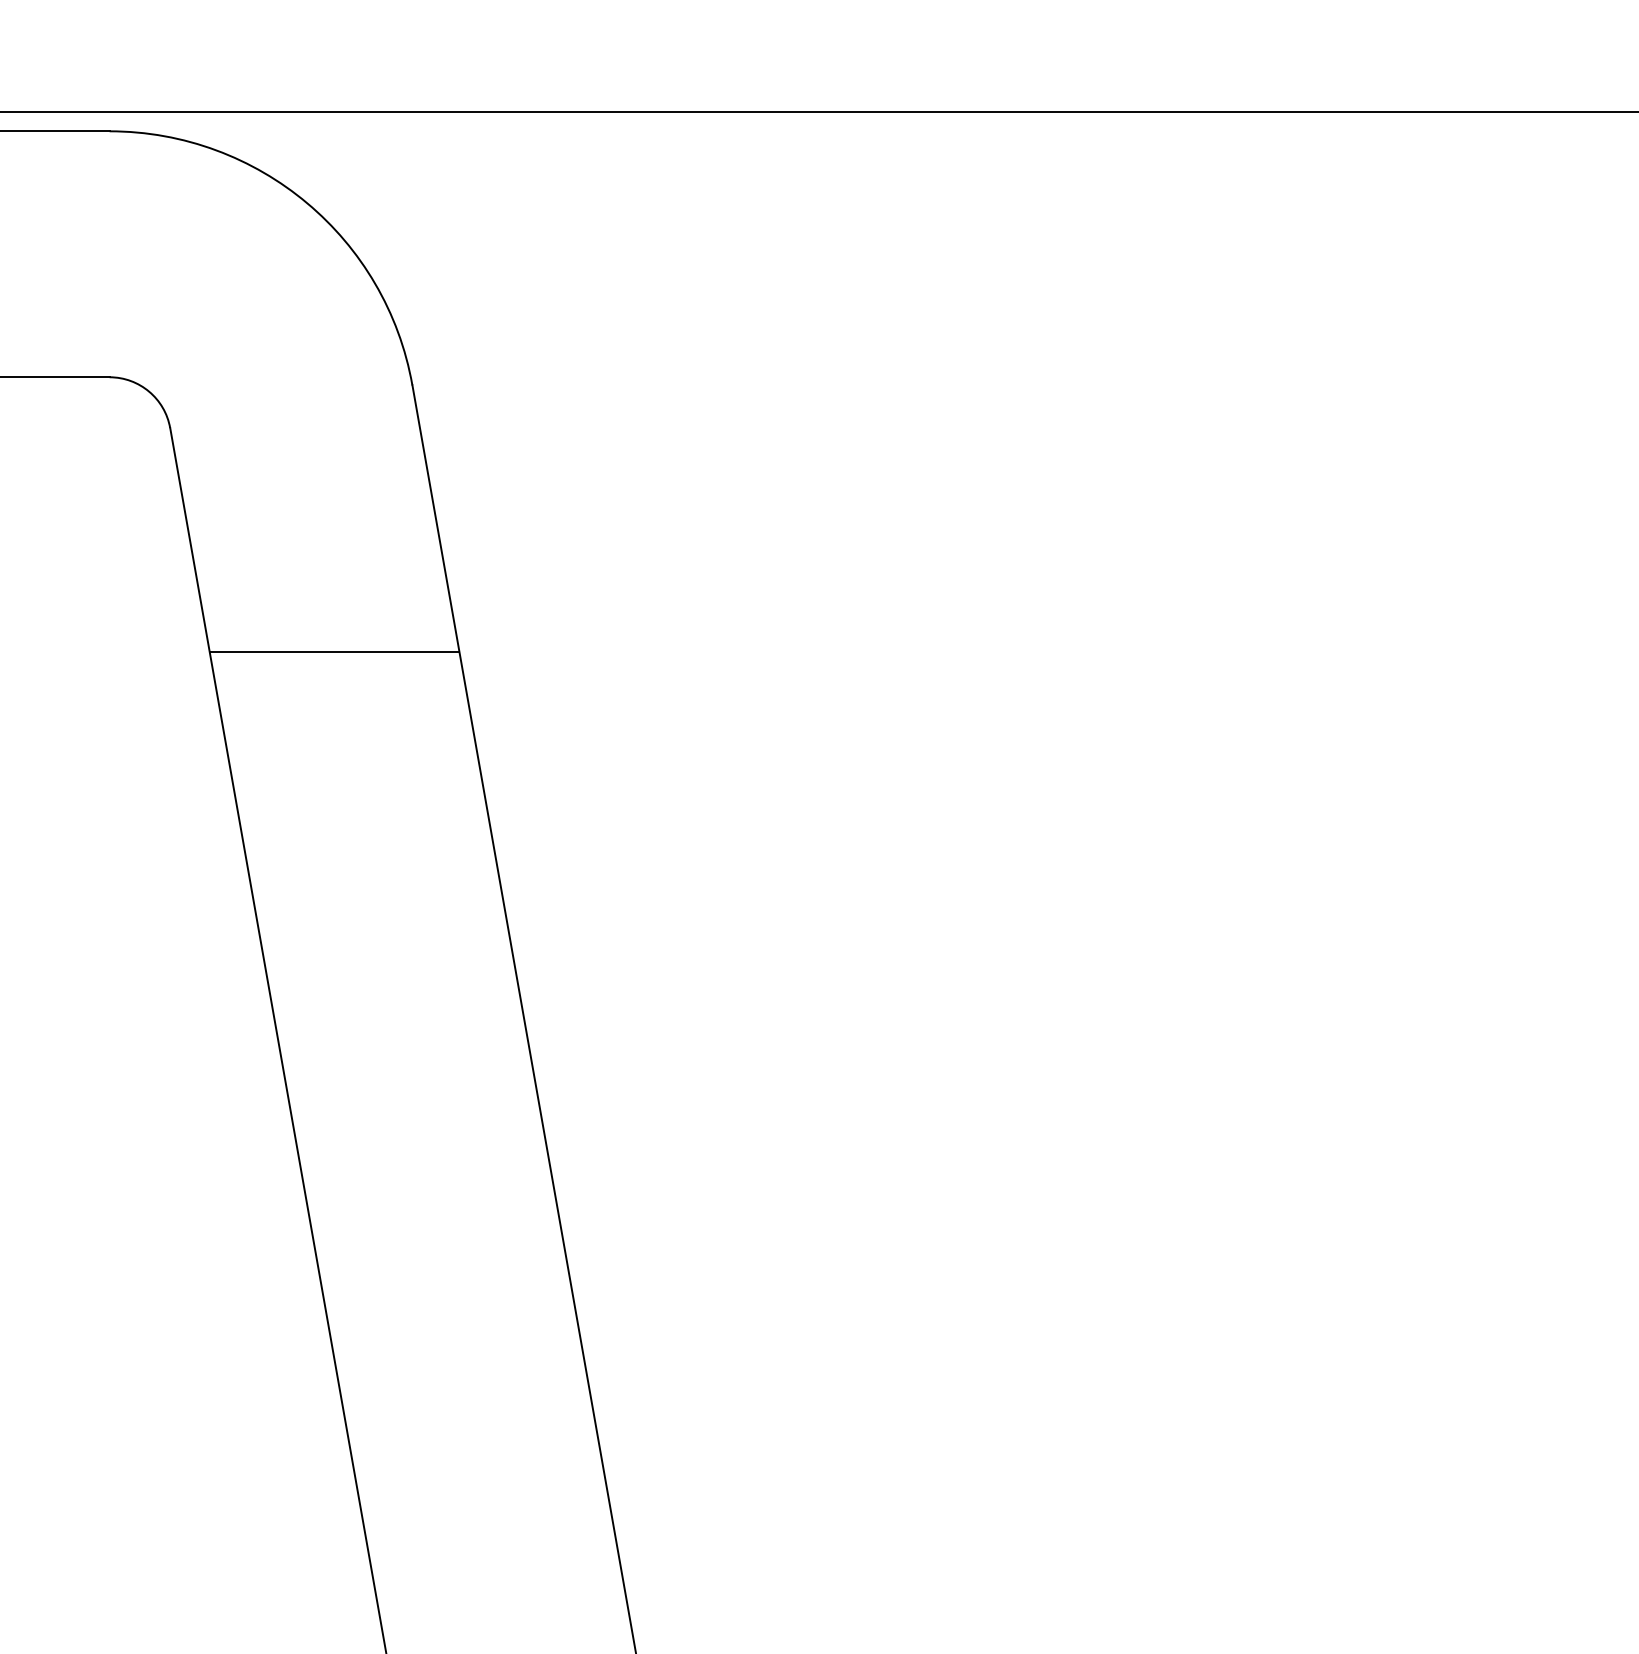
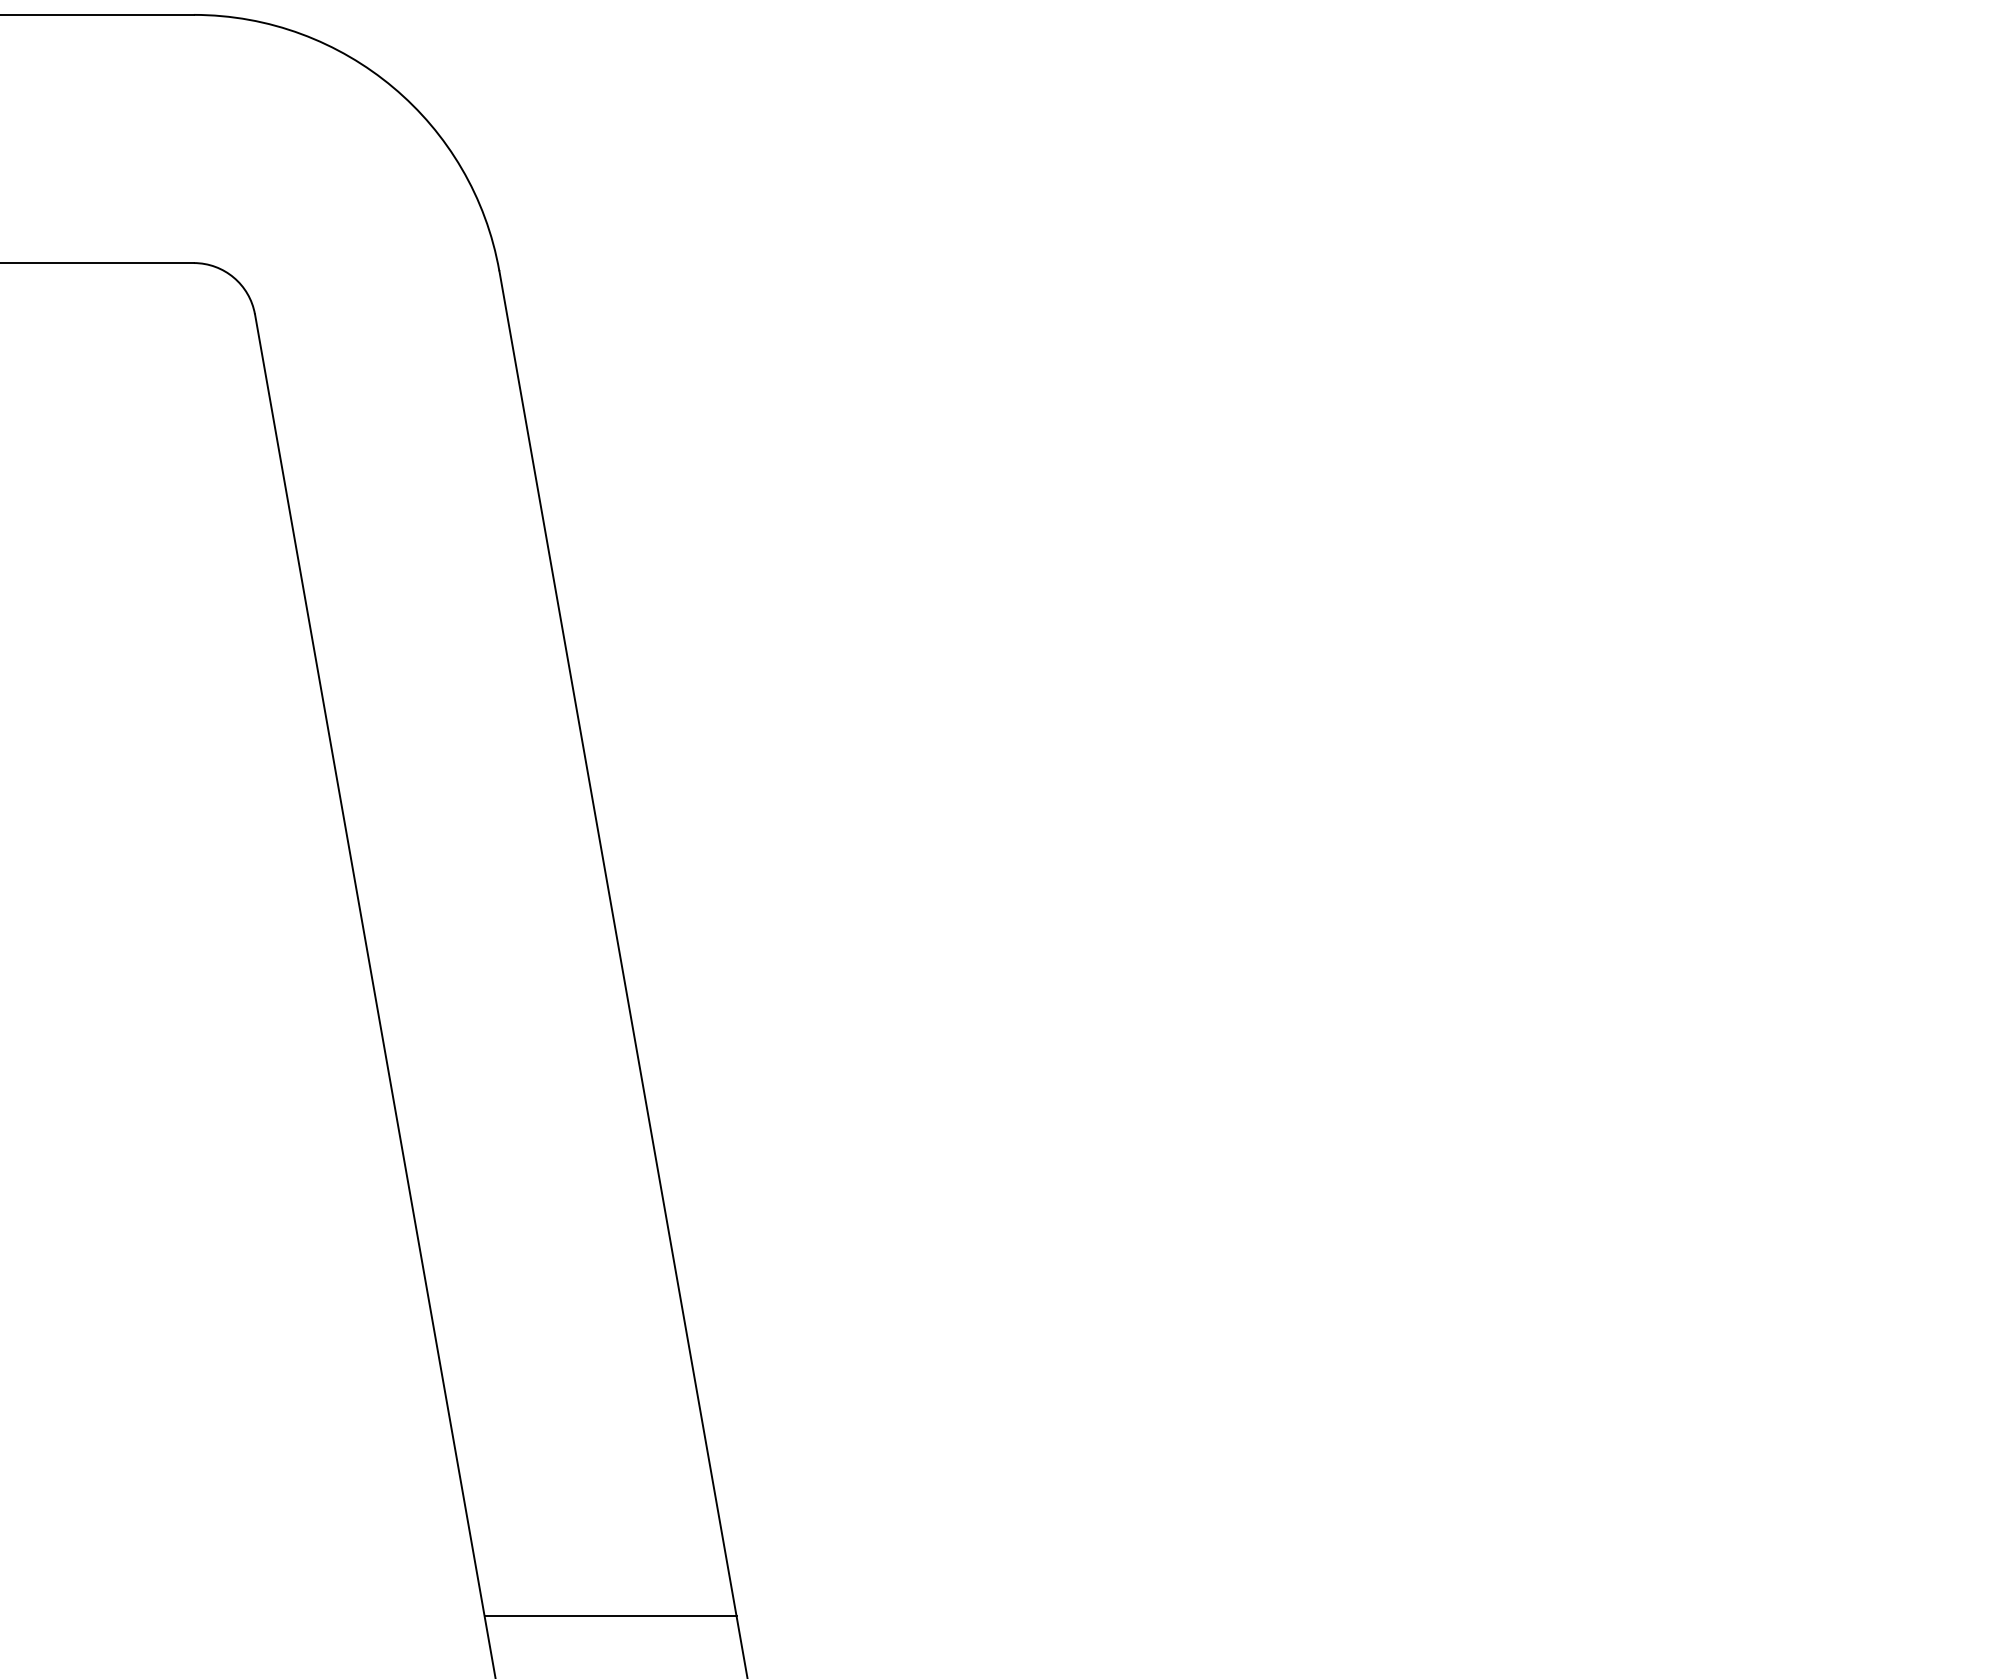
line: (334, 652) -> (420, 540), removed

